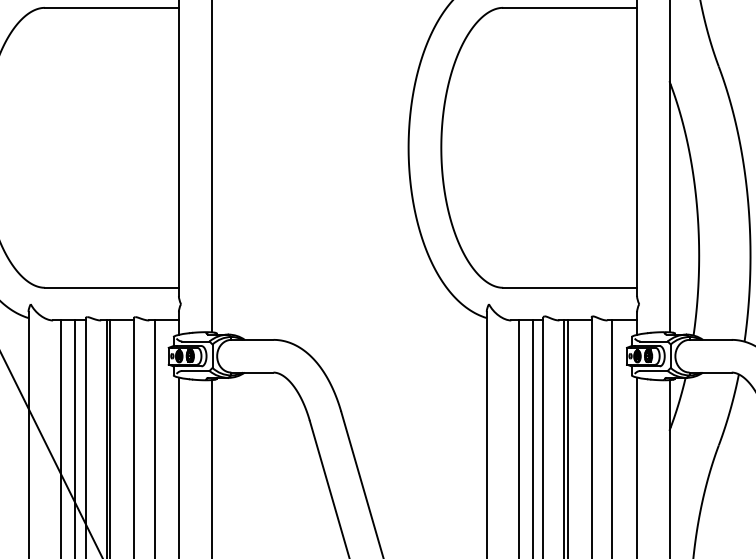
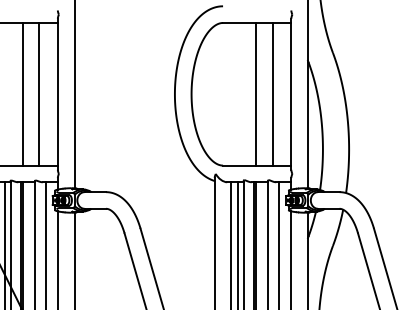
line: (109, 146) -> (22, 93), added
line: (142, 146) -> (39, 93), added
line: (568, 146) -> (256, 93), added
line: (600, 146) -> (272, 93), added

